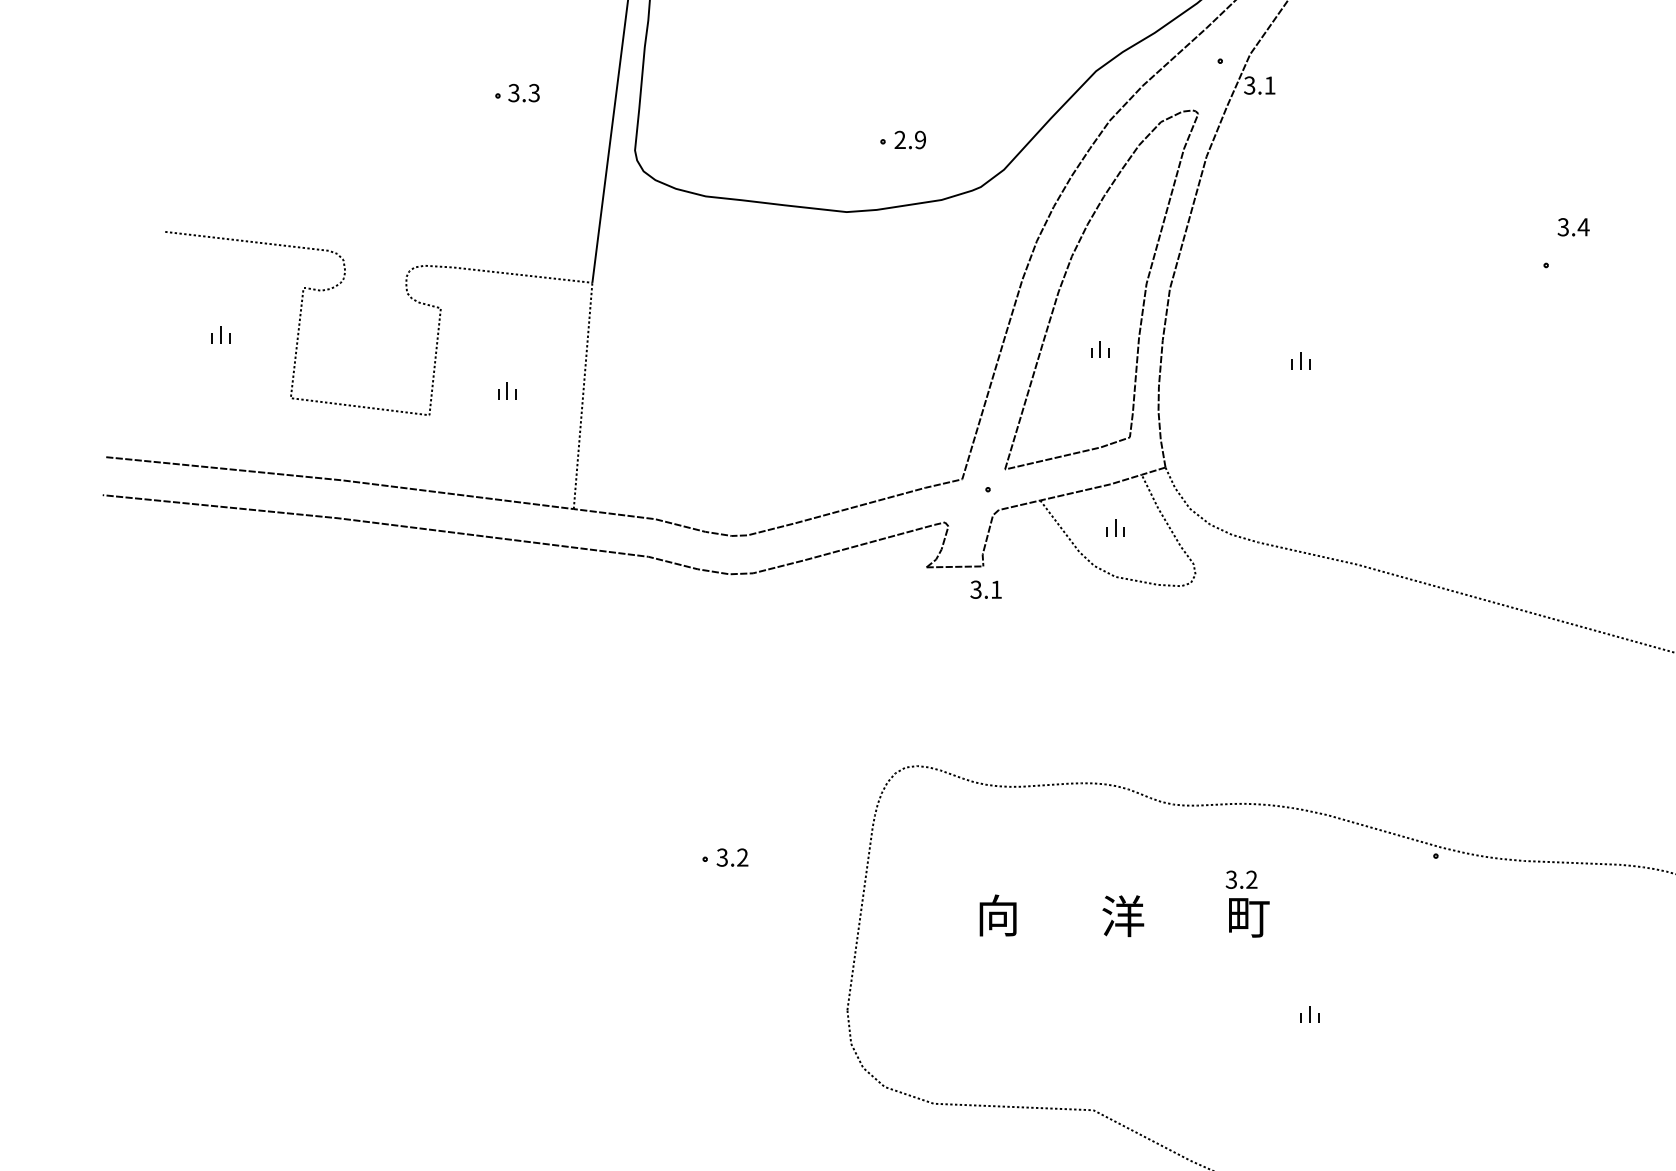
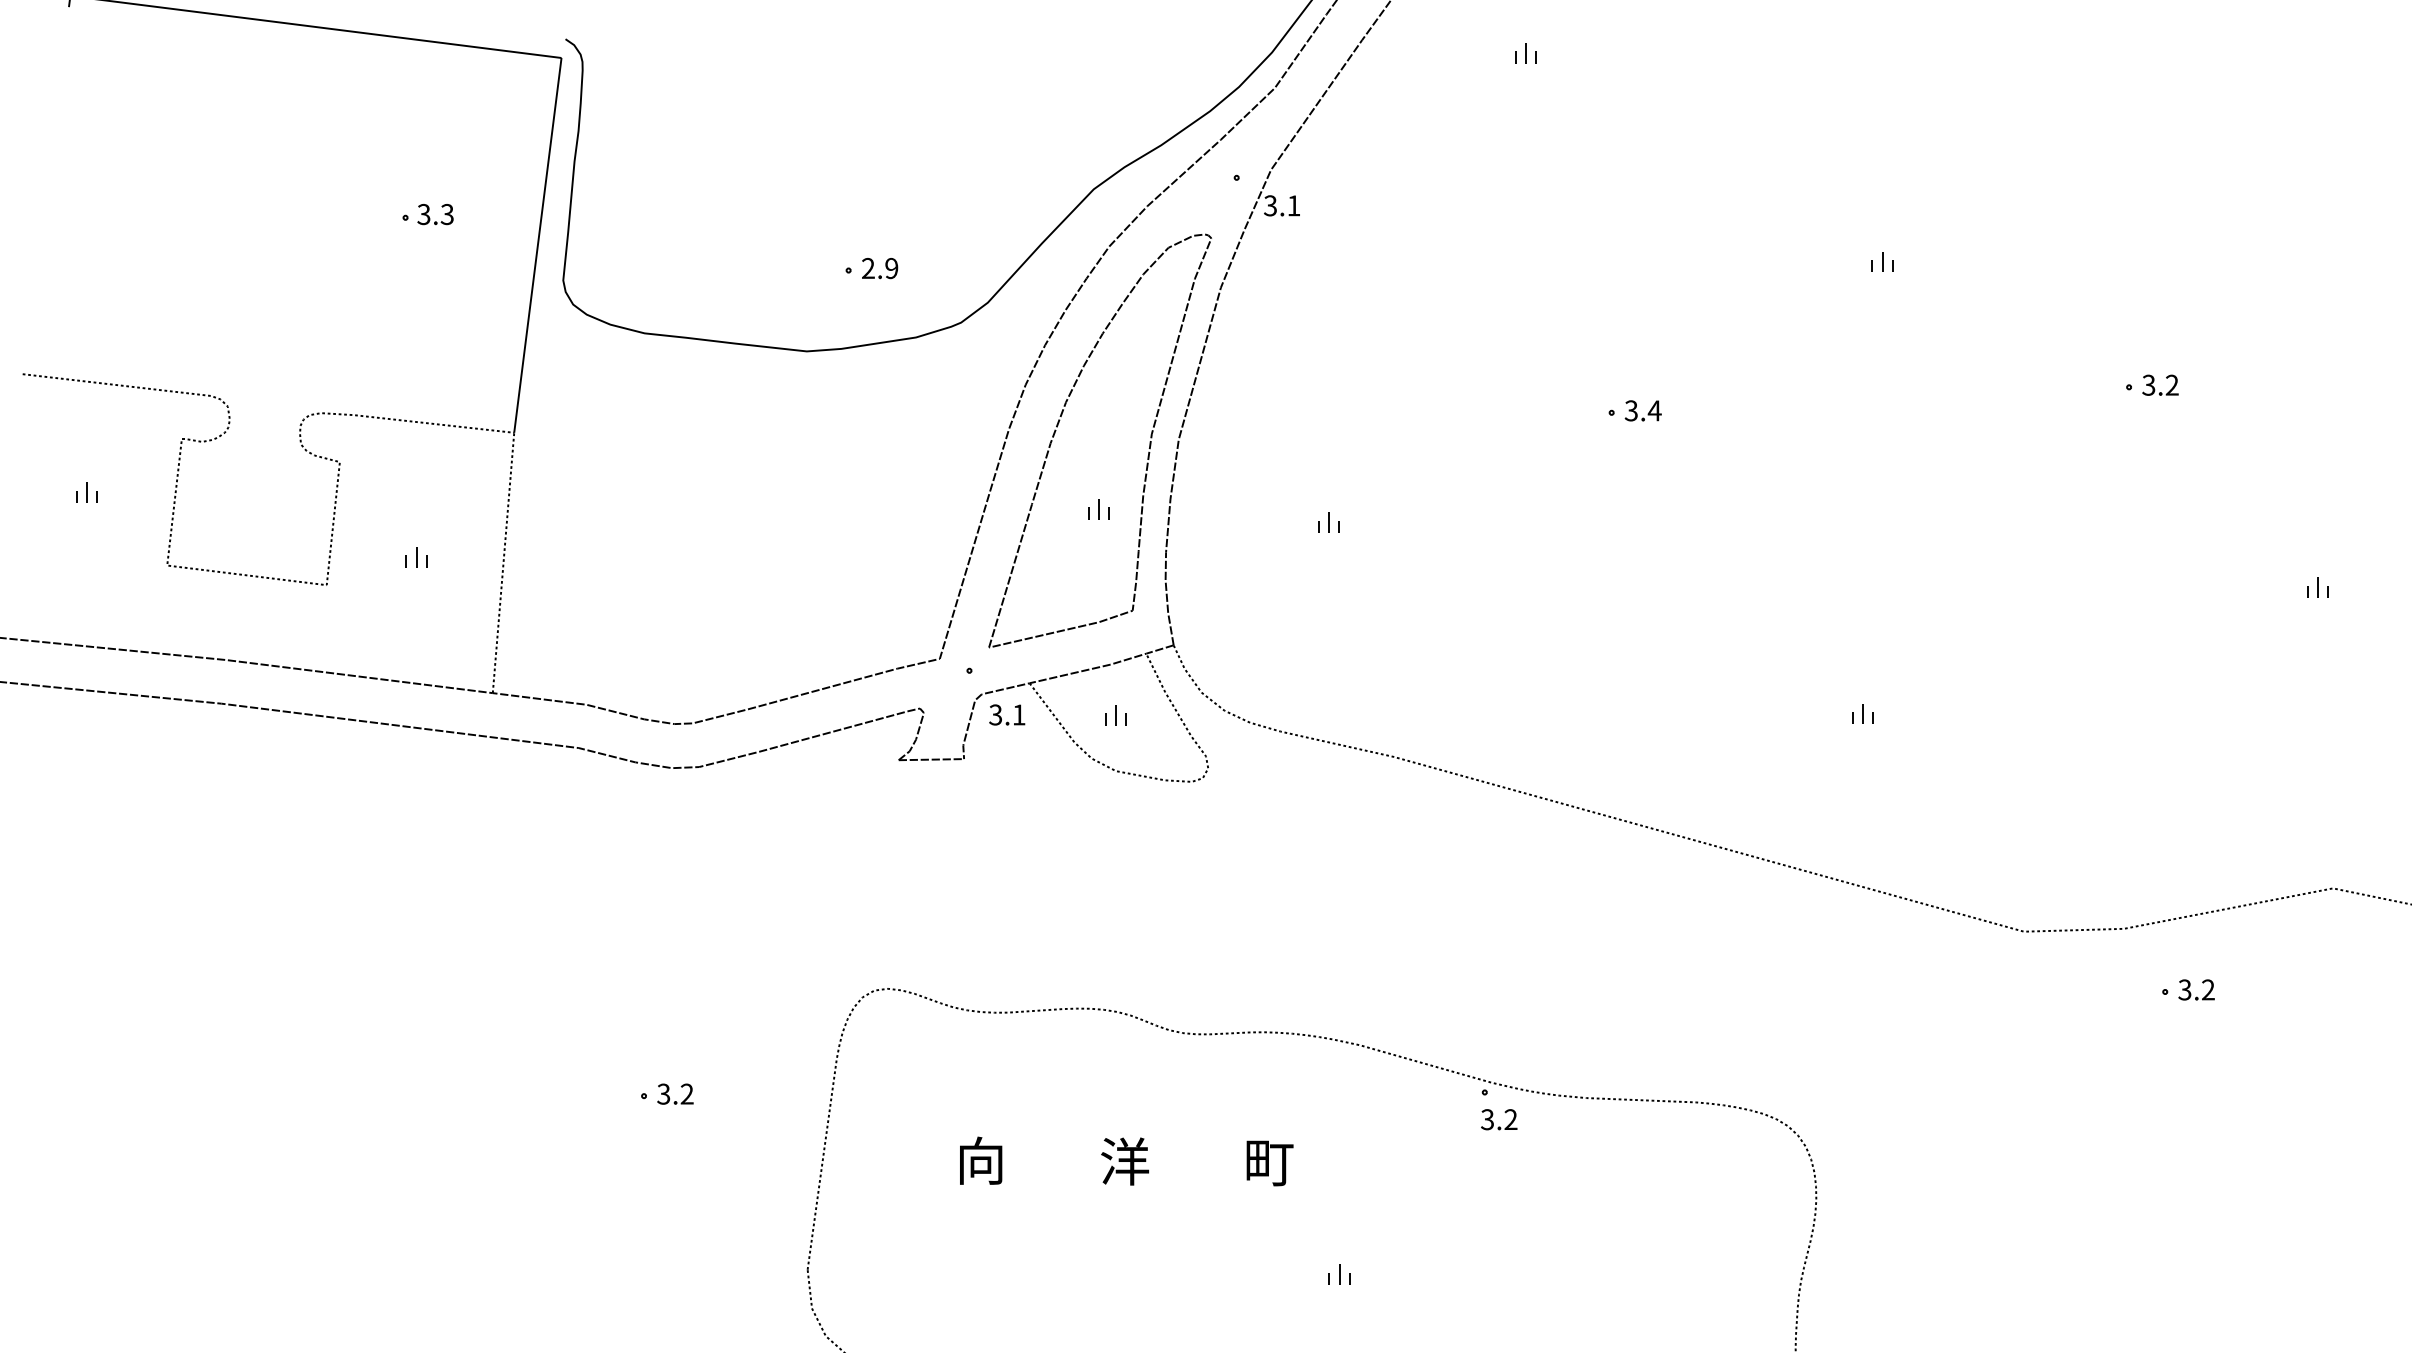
text: (1572, 226) -> (1642, 410), moved
text: (986, 589) -> (1007, 714), moved
text: (1241, 879) -> (1499, 1119), moved

